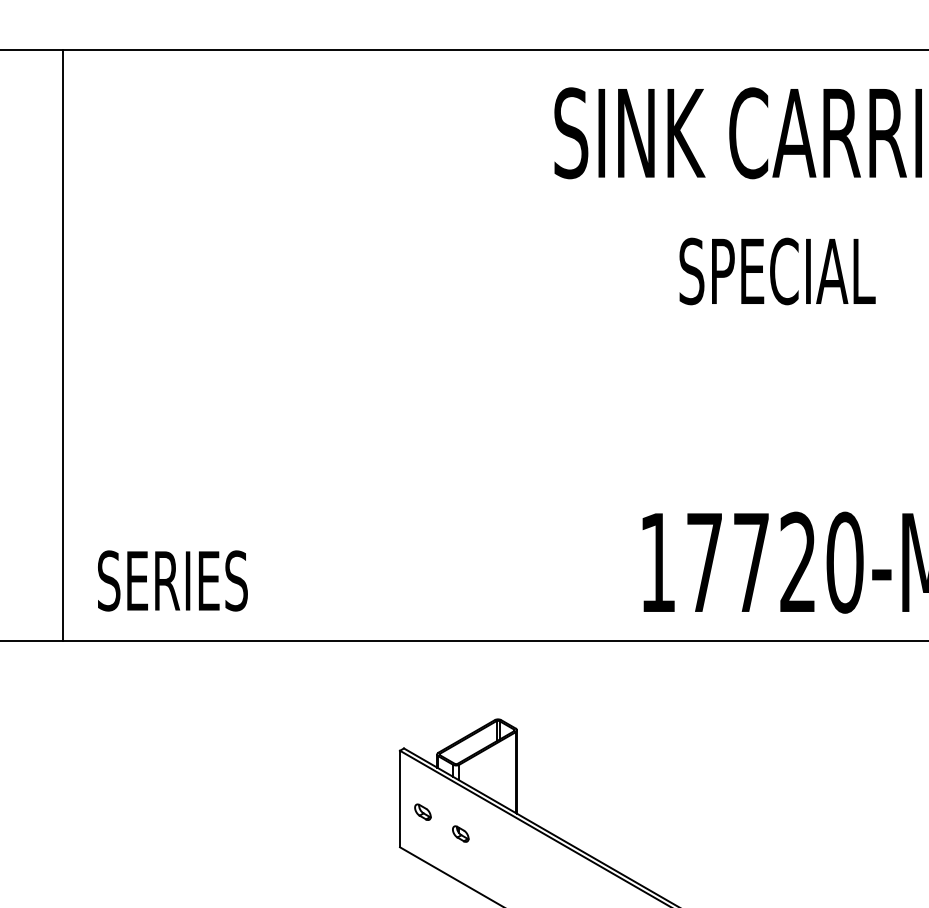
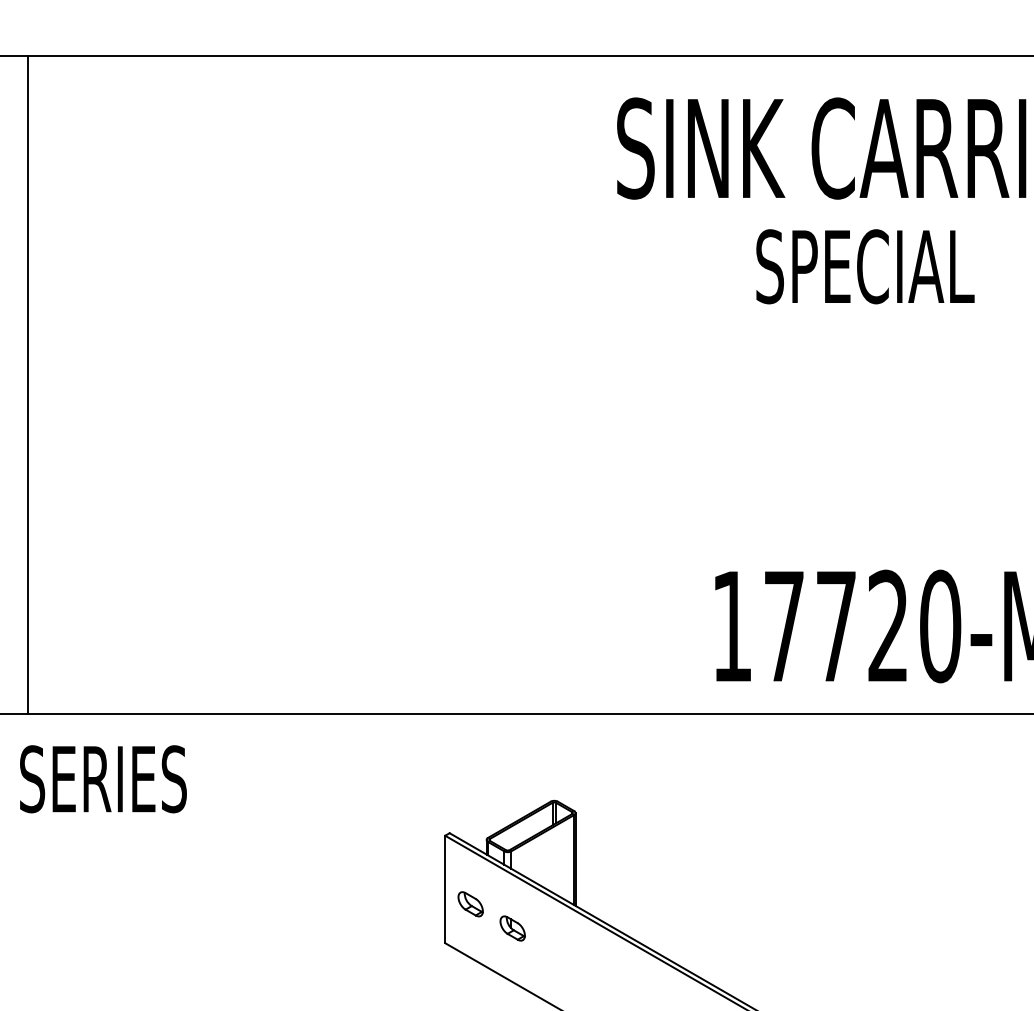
text: (777, 271) -> (865, 266), moved
line: (62, 345) -> (27, 384), moved
text: (172, 580) -> (103, 778), moved
part: (422, 811) -> (470, 903), size x1.4
part: (460, 833) -> (512, 927), size x1.4

